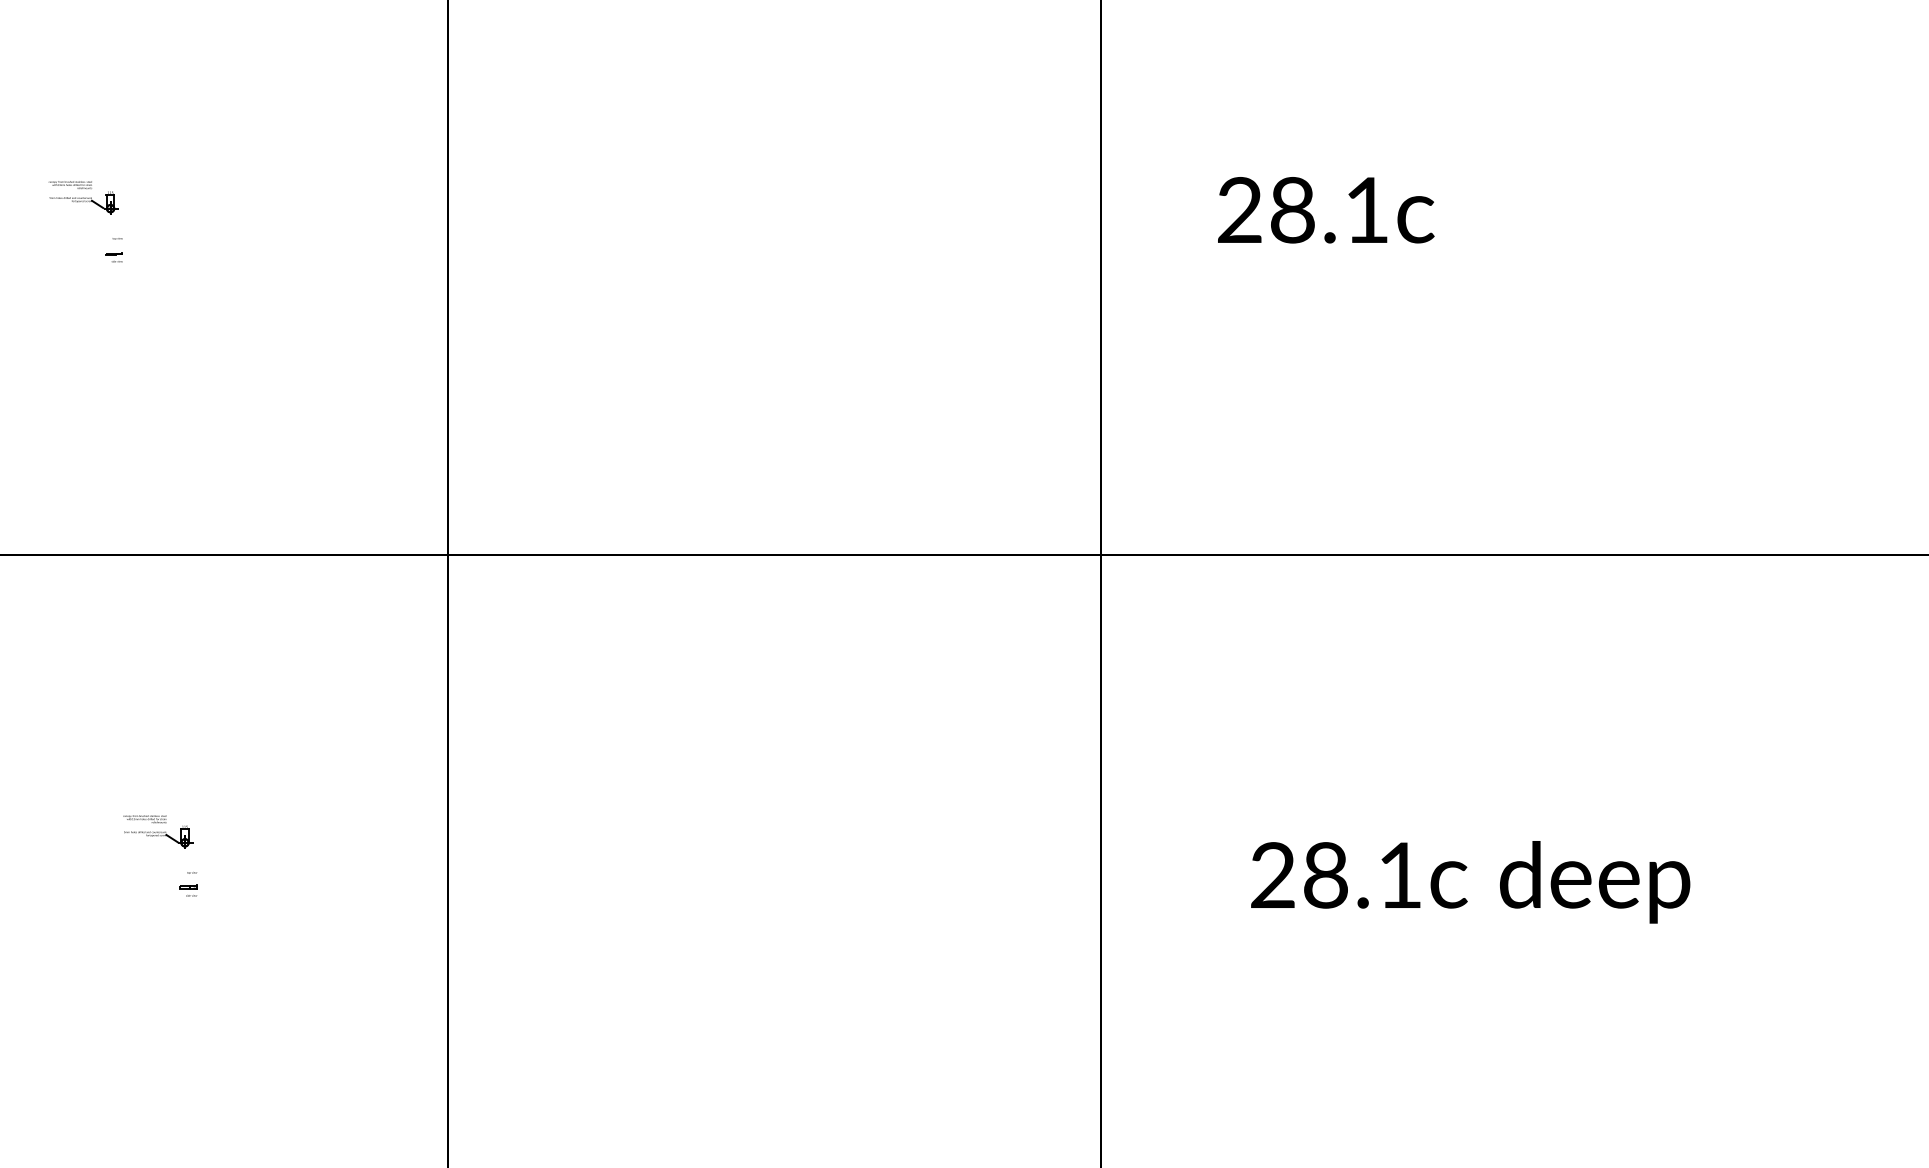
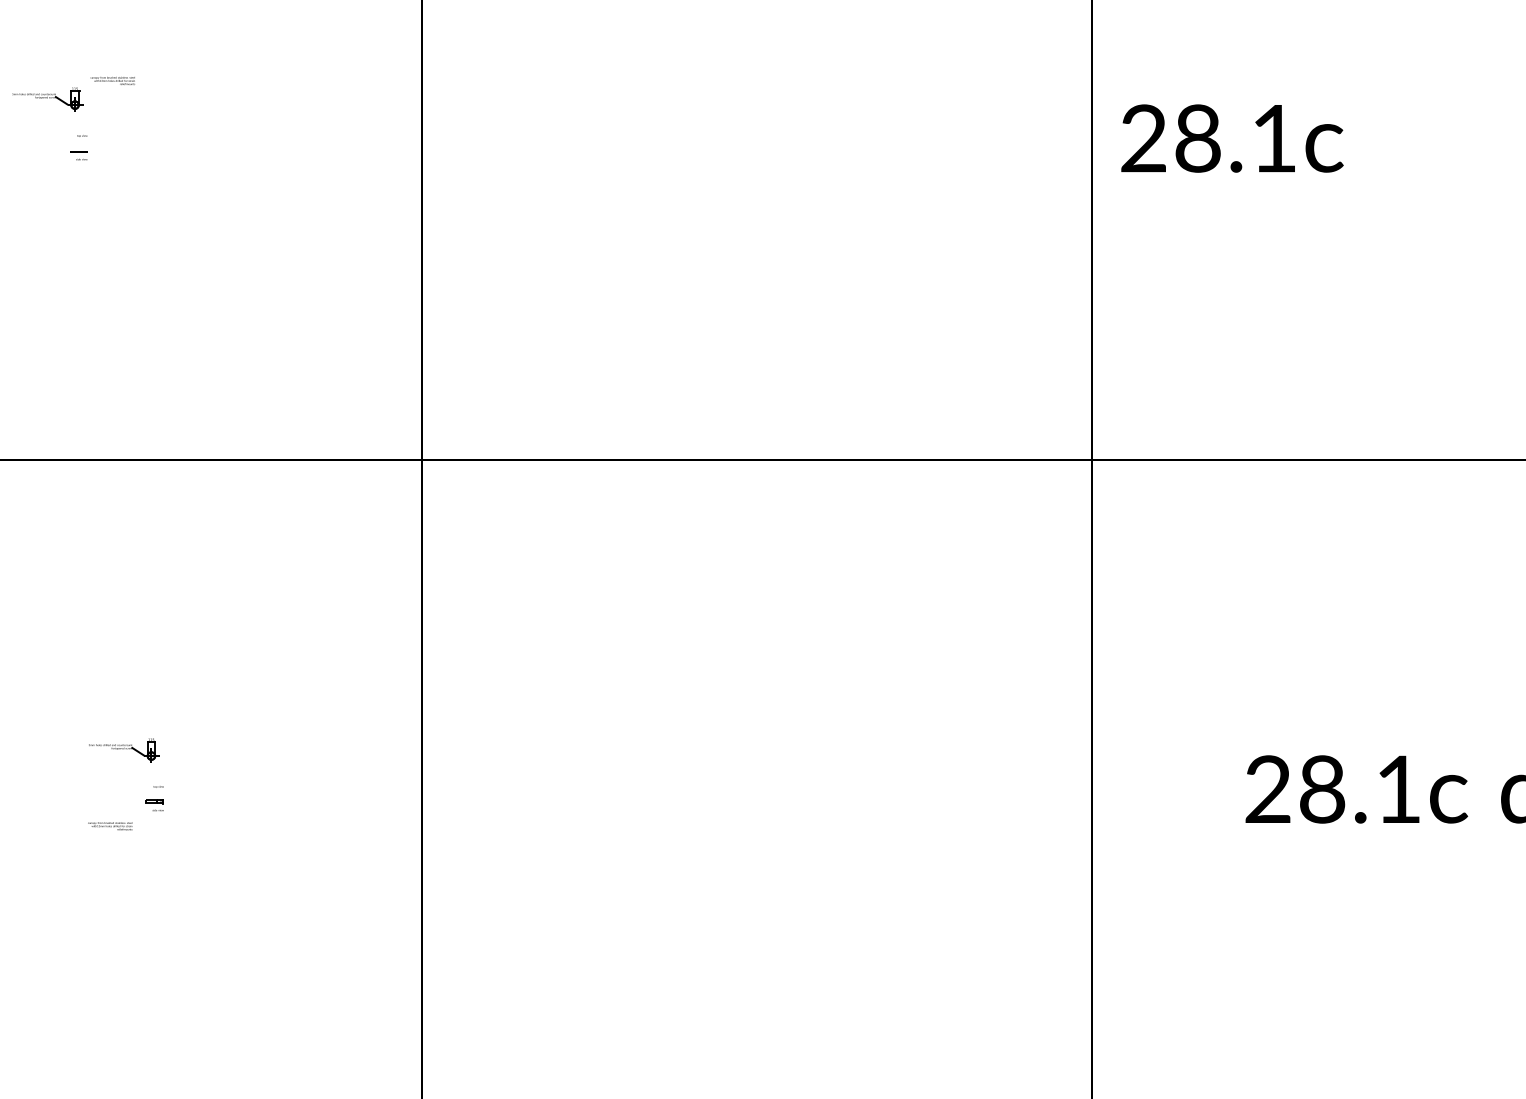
text: (69, 185) -> (111, 81), moved
text: (1326, 210) -> (1232, 138), moved
text: (144, 819) -> (109, 826), moved

